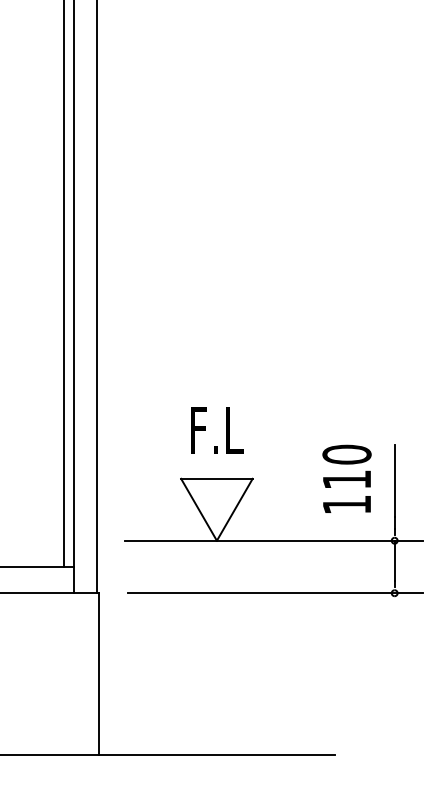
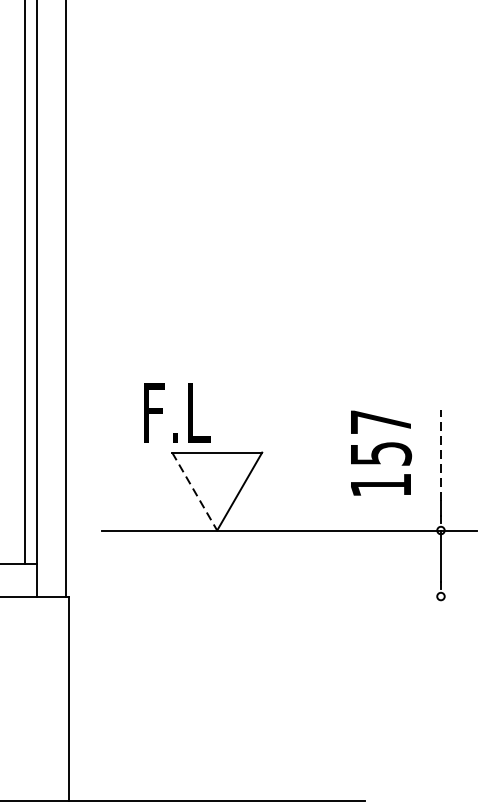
text: (217, 430) -> (177, 413), moved
text: (346, 466) -> (380, 437), 110 -> 157
line: (394, 480) -> (440, 454), solid -> dashed
line: (199, 509) -> (195, 491), solid -> dashed
line: (275, 593) -> (290, 596), removed

